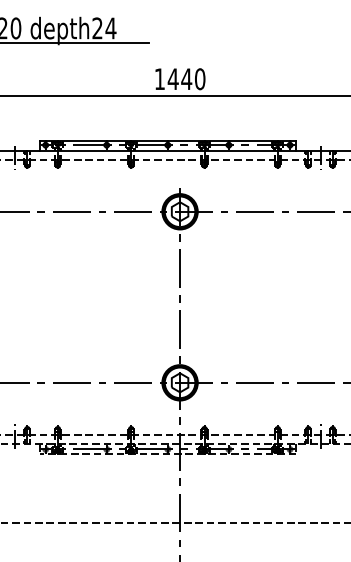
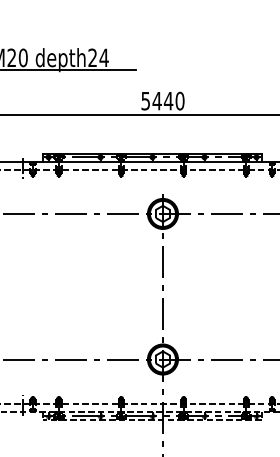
text: (159, 79) -> (145, 101), 1440 -> 5440

